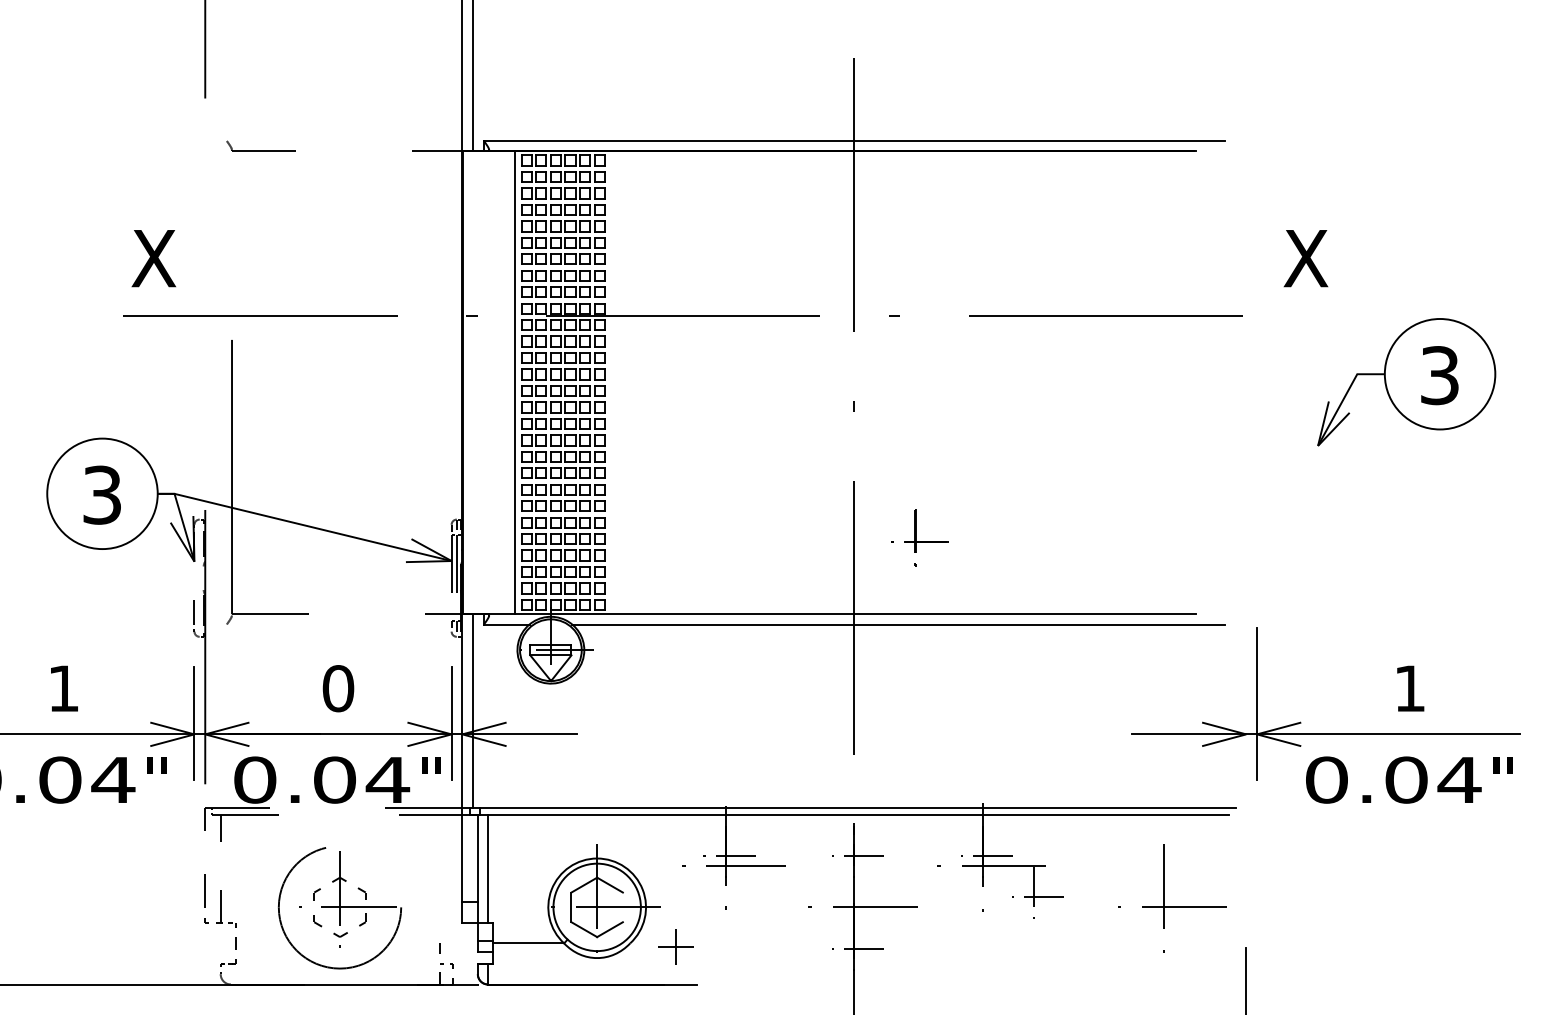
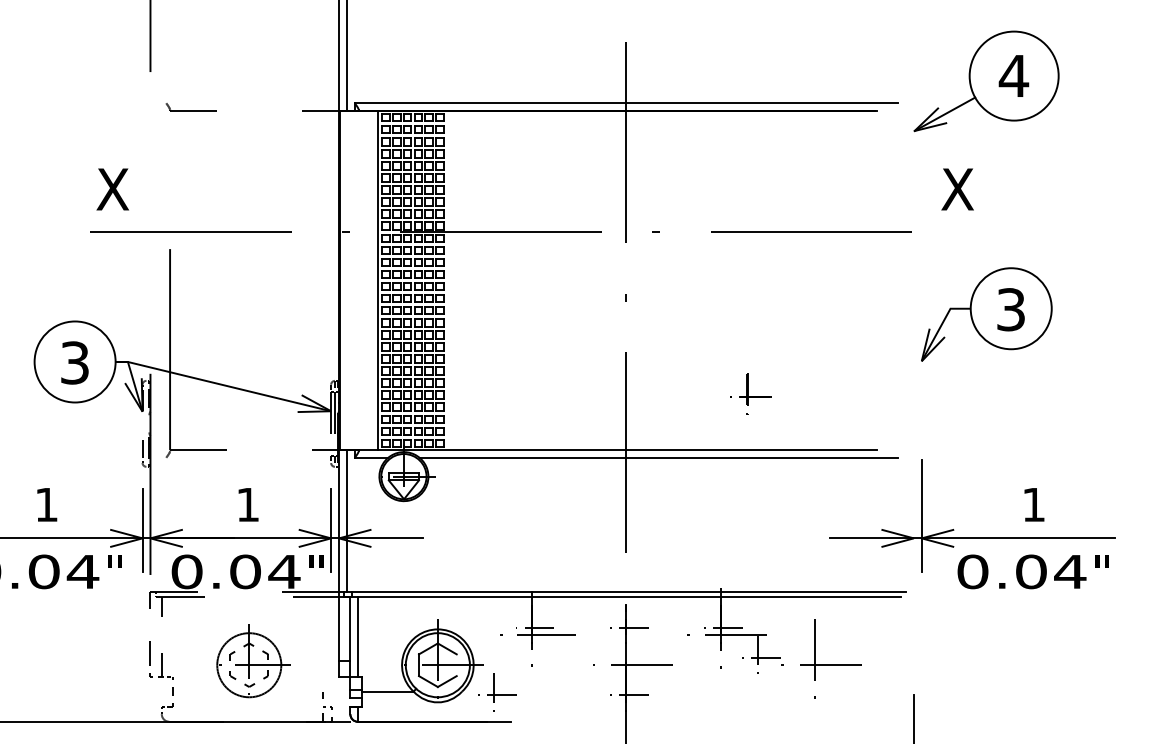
part: (1345, 110) -> (986, 80), added
part: (1406, 382) -> (986, 314), moved
part: (919, 537) -> (750, 393), moved
text: (338, 688) -> (248, 504), 0 -> 1
part: (1164, 898) -> (815, 658), moved
circle: (339, 907) -> (248, 665), size x0.71
part: (677, 944) -> (496, 692), size x1.67

